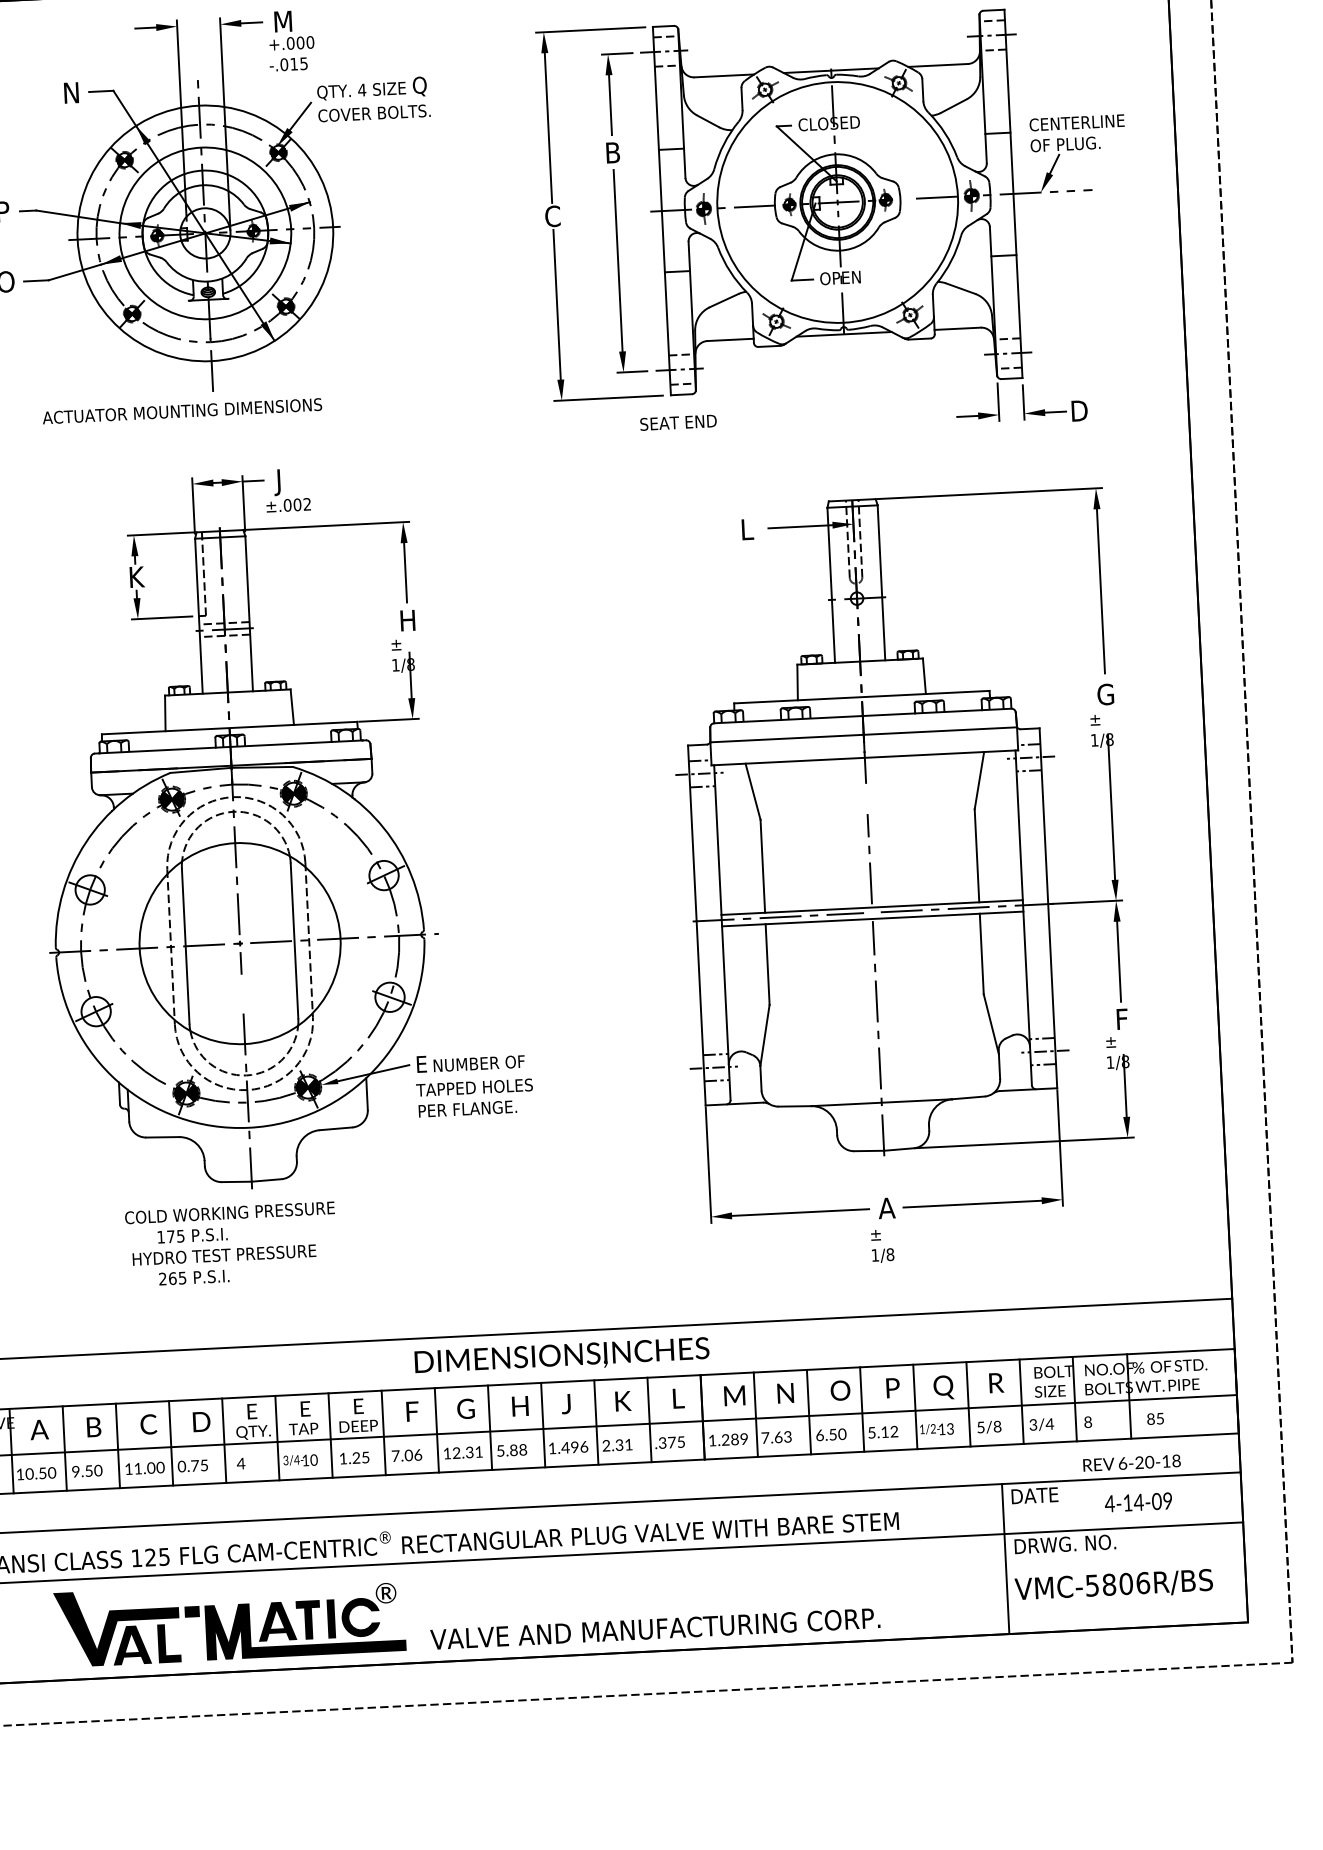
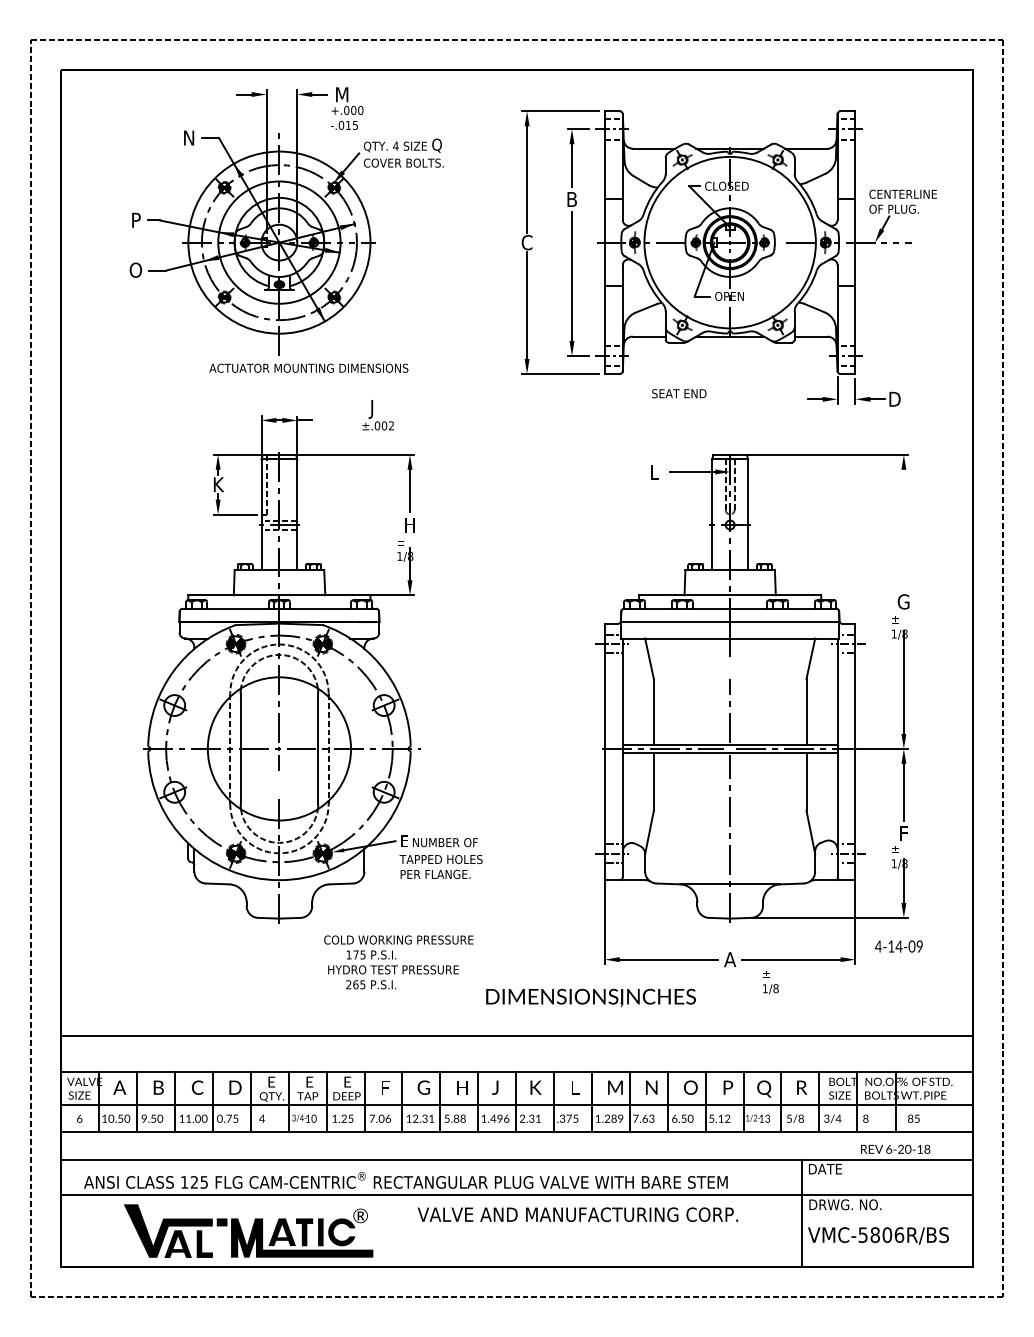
text: (181, 410) -> (308, 367), moved
text: (678, 422) -> (679, 393), moved
text: (286, 490) -> (377, 415), moved
line: (1100, 590) -> (903, 527), removed
text: (231, 1244) -> (398, 962), moved
text: (882, 1246) -> (770, 982), moved
text: (561, 1356) -> (590, 997), moved
text: (1137, 1502) -> (898, 946), moved
text: (654, 1628) -> (577, 1214), moved

